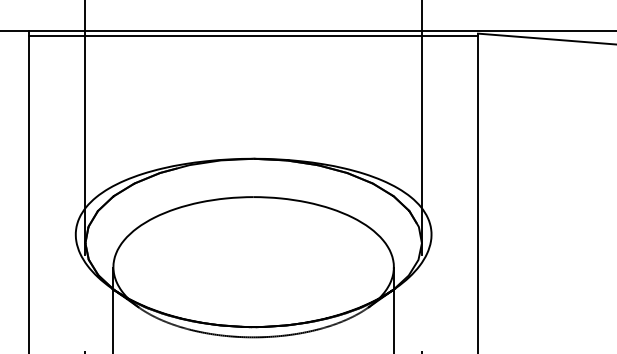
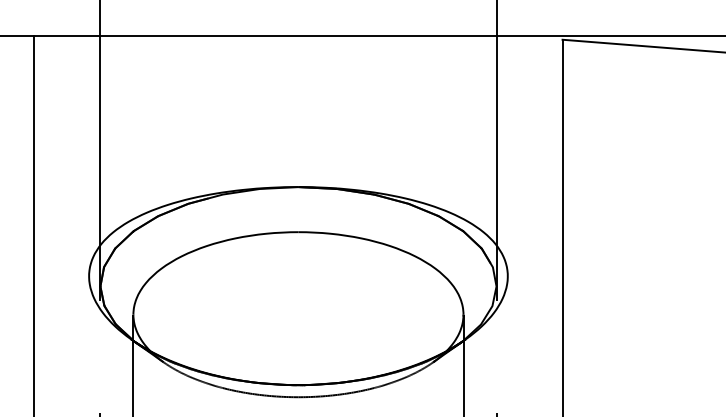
line: (253, 36) -> (298, 43), removed

